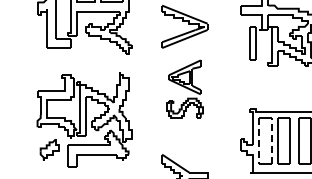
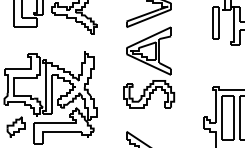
part: (184, 88) -> (148, 66), size x1.43
line: (259, 140) -> (221, 117), dashed -> solid
line: (271, 140) -> (233, 117), dashed -> solid

